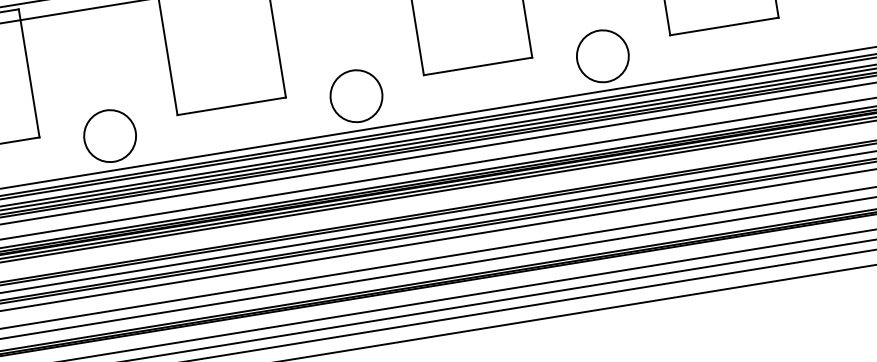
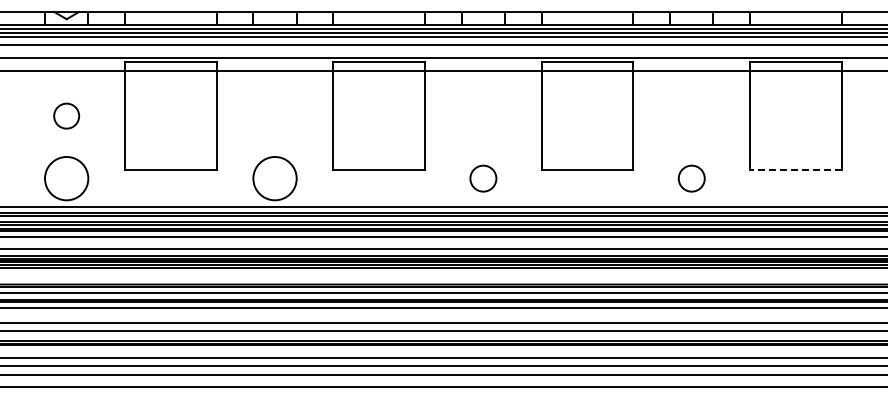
line: (723, 26) -> (795, 170), solid -> dashed
circle: (602, 56) -> (691, 178), size x0.6
circle: (356, 96) -> (483, 178), size x0.6

